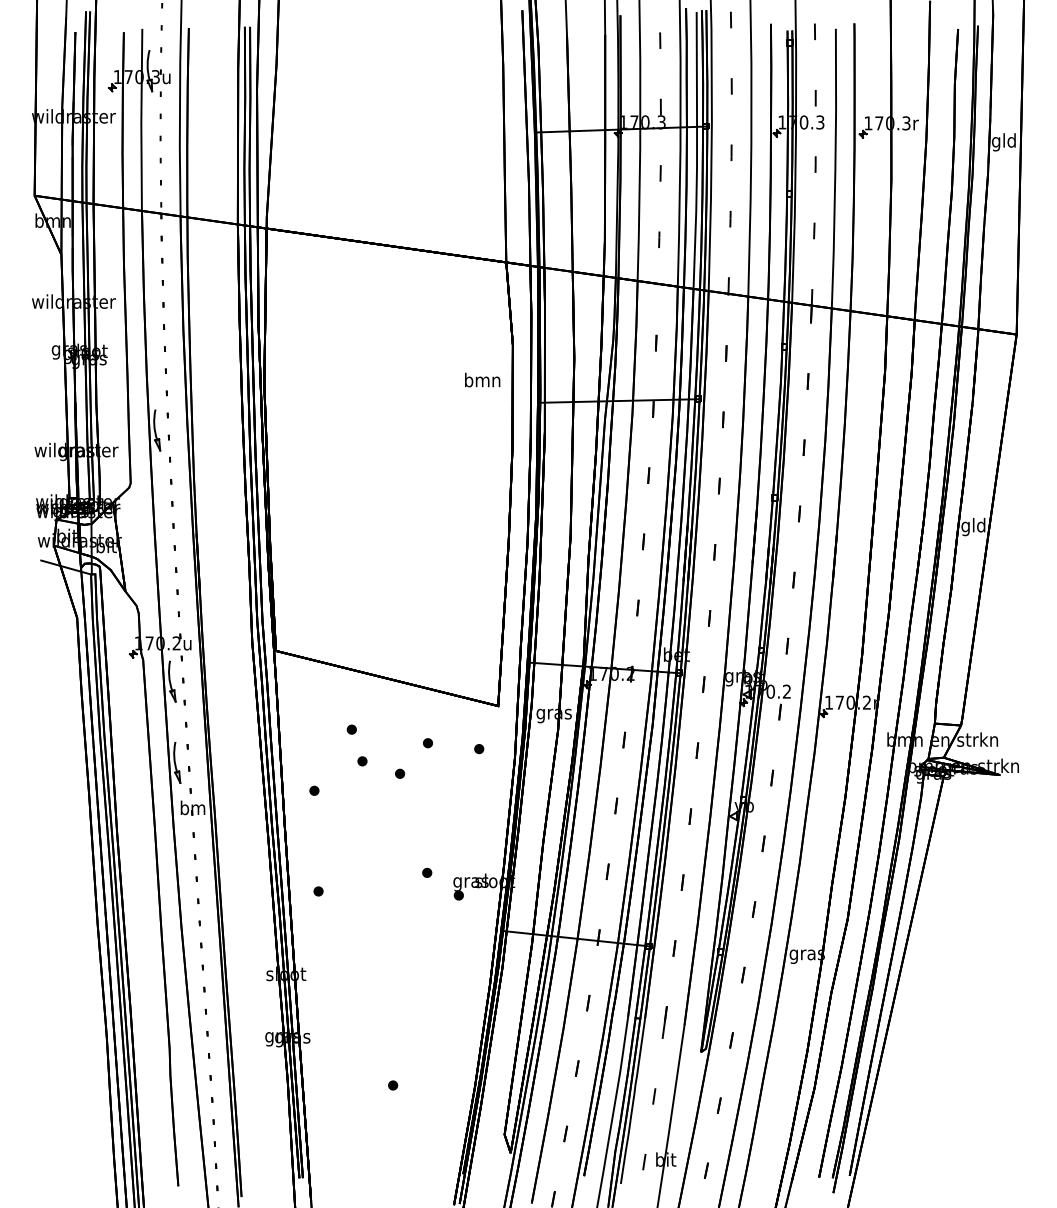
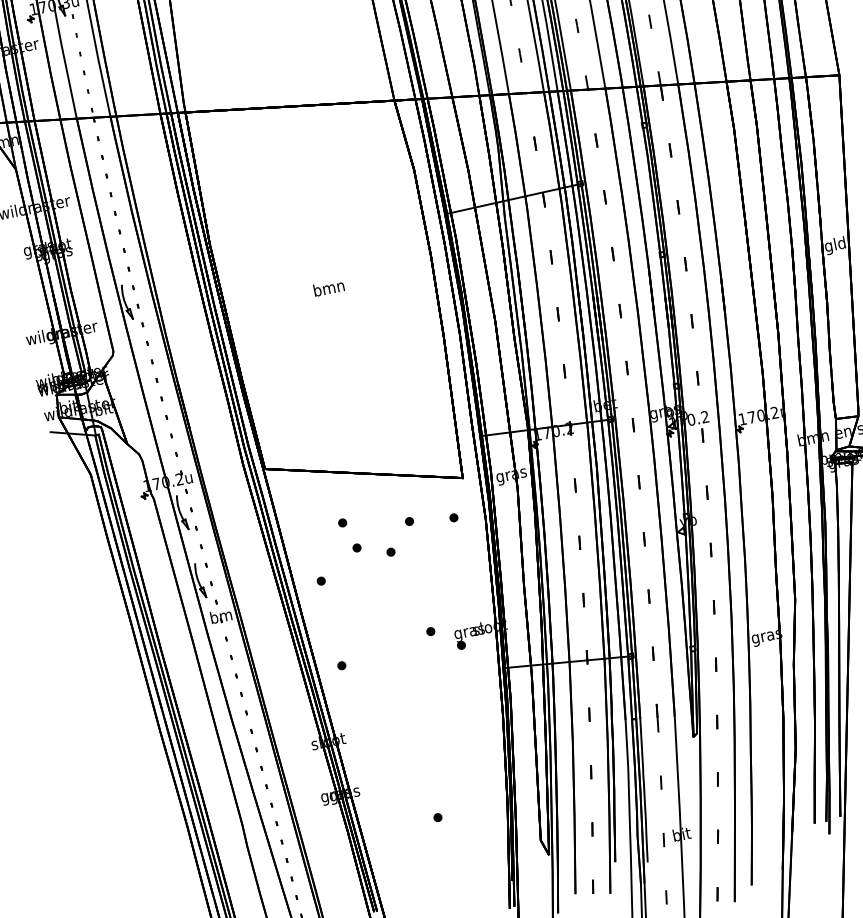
text: (482, 379) -> (328, 287), moved

